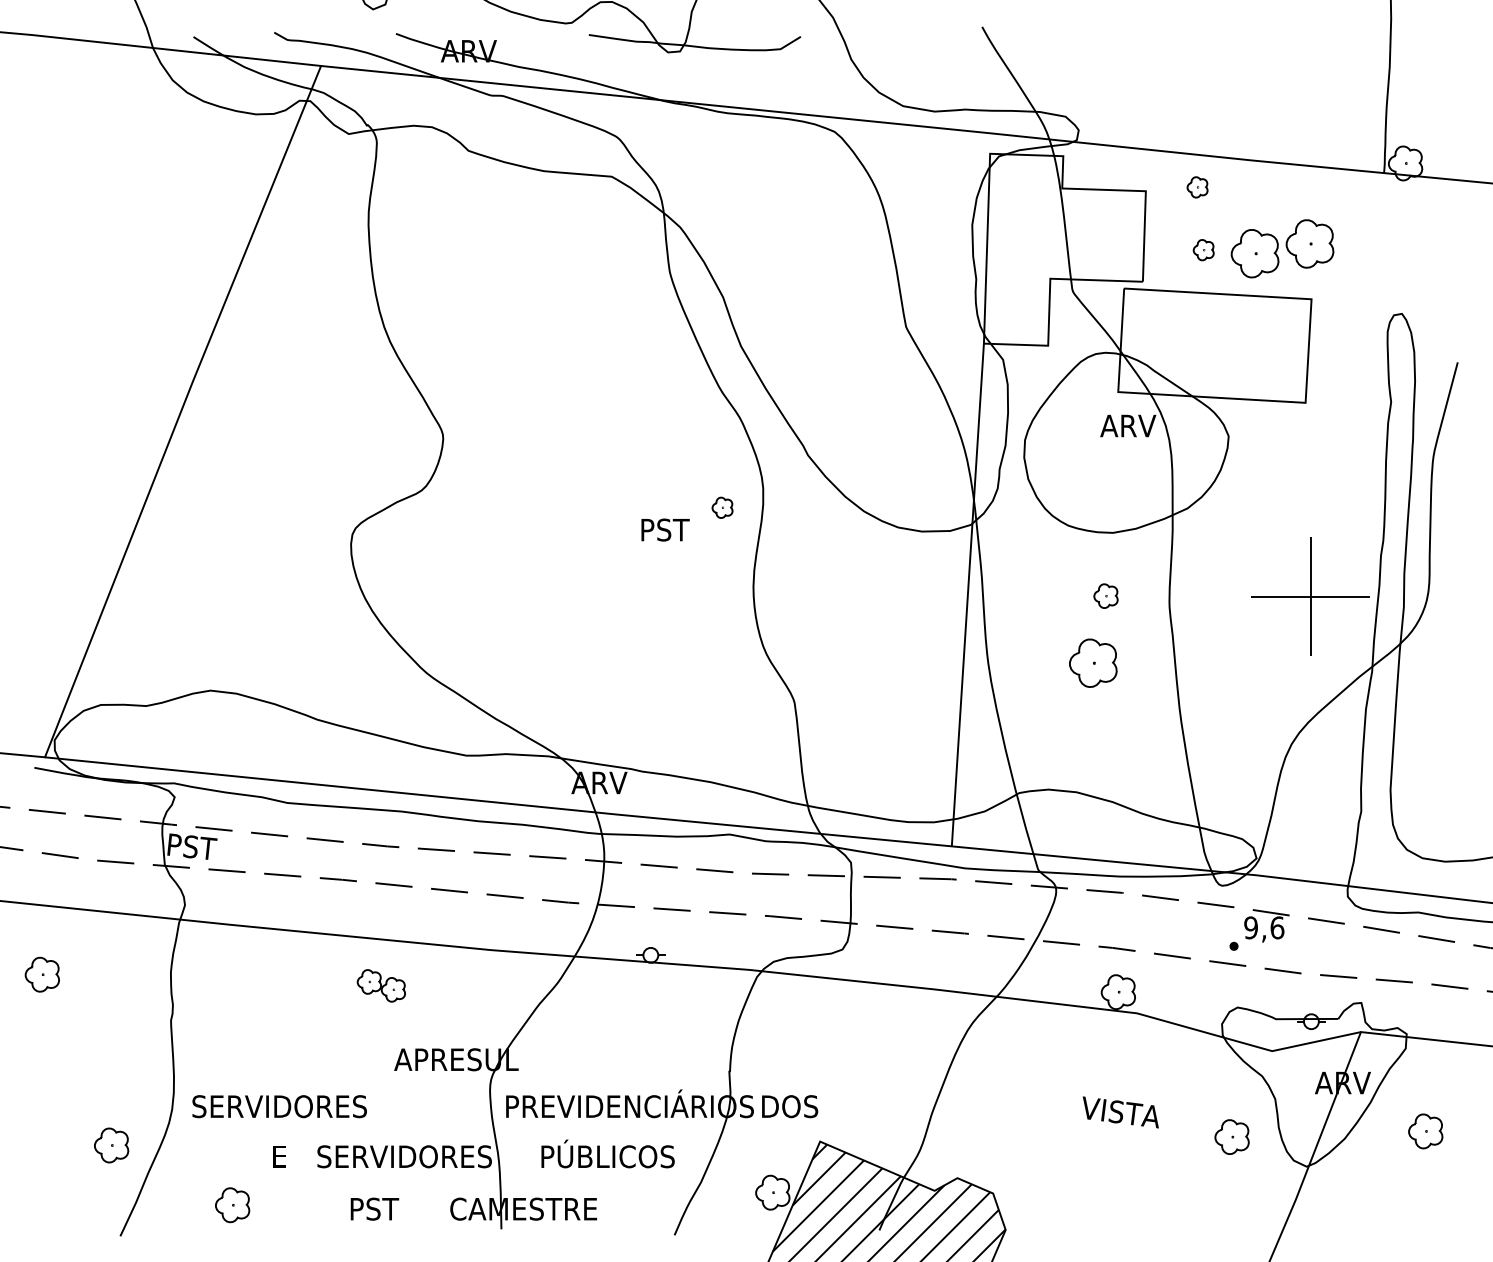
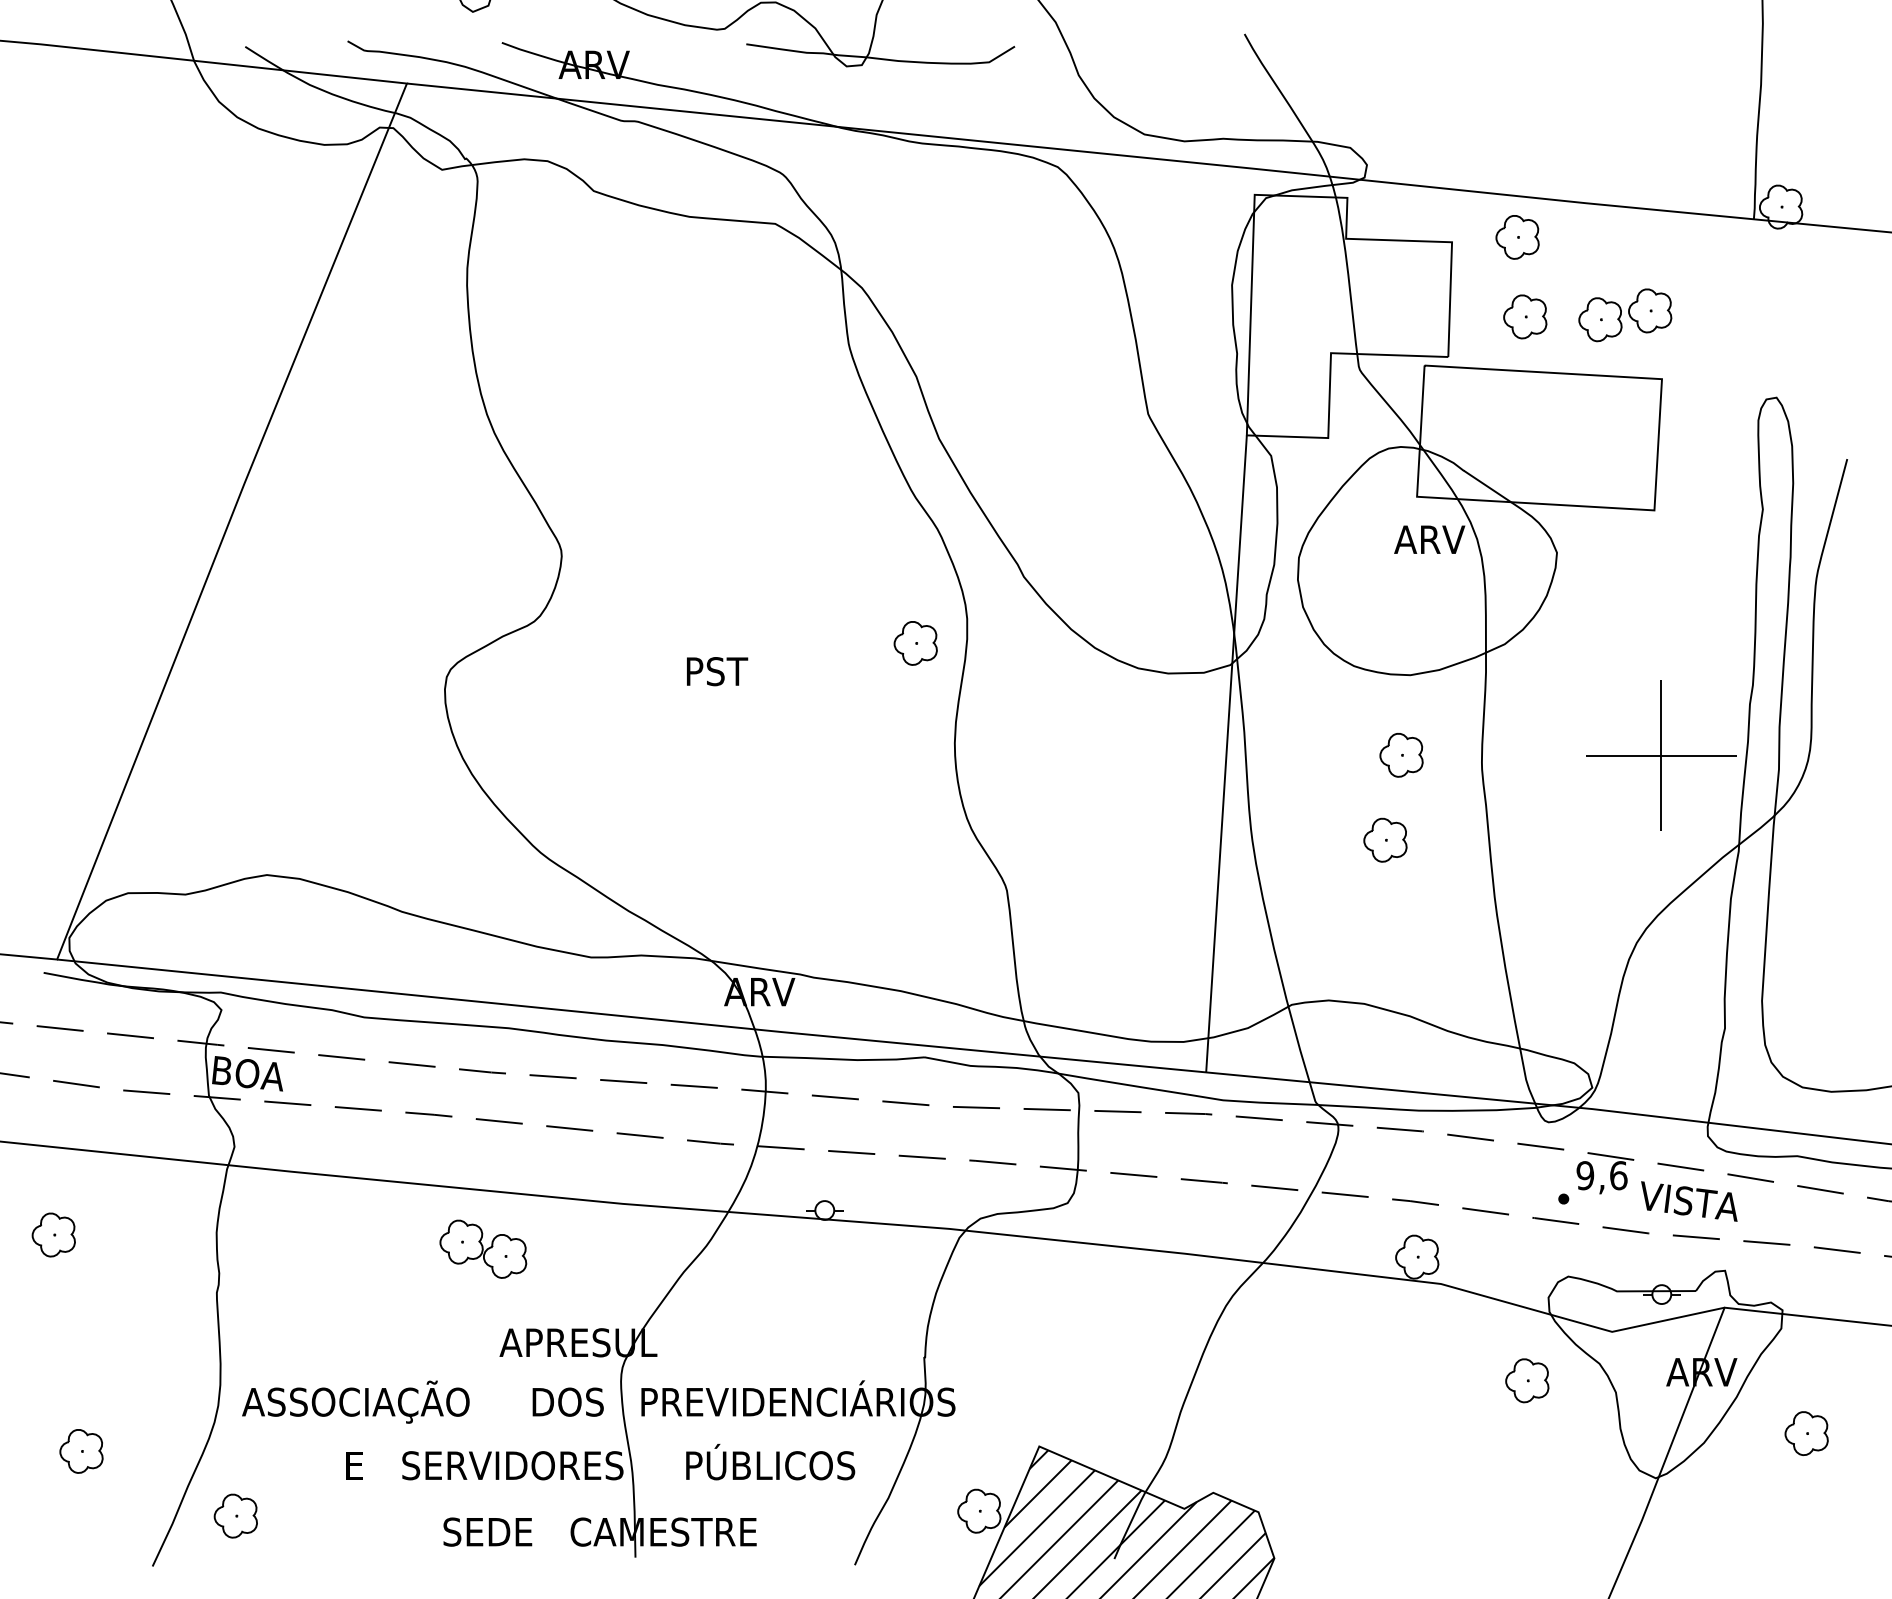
part: (1197, 187) -> (1517, 237), size x1.67
part: (1203, 249) -> (1525, 316), size x1.67
part: (1282, 249) -> (1625, 315), size x0.71
part: (722, 507) -> (915, 643), size x1.67
text: (665, 529) -> (717, 671), moved
part: (1105, 596) -> (1401, 755), size x1.43
part: (1093, 662) -> (1385, 839), size x0.71
text: (196, 848) -> (249, 1074), PST -> BOA
part: (381, 985) -> (483, 1248), size x1.43
text: (280, 1106) -> (355, 1401), SERVIDORES -> ASSOCIAÇÃO
text: (789, 1106) -> (567, 1401), moved
text: (1120, 1112) -> (1689, 1201), moved
part: (1232, 1136) -> (1527, 1380), moved
part: (111, 1145) -> (81, 1451), moved
part: (232, 1204) -> (235, 1515), moved
text: (384, 1208) -> (487, 1531), PST -> SEDE

